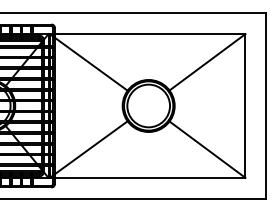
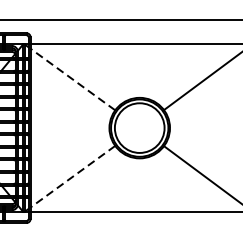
line: (91, 64) -> (73, 79), solid -> dashed
line: (91, 147) -> (73, 176), solid -> dashed

